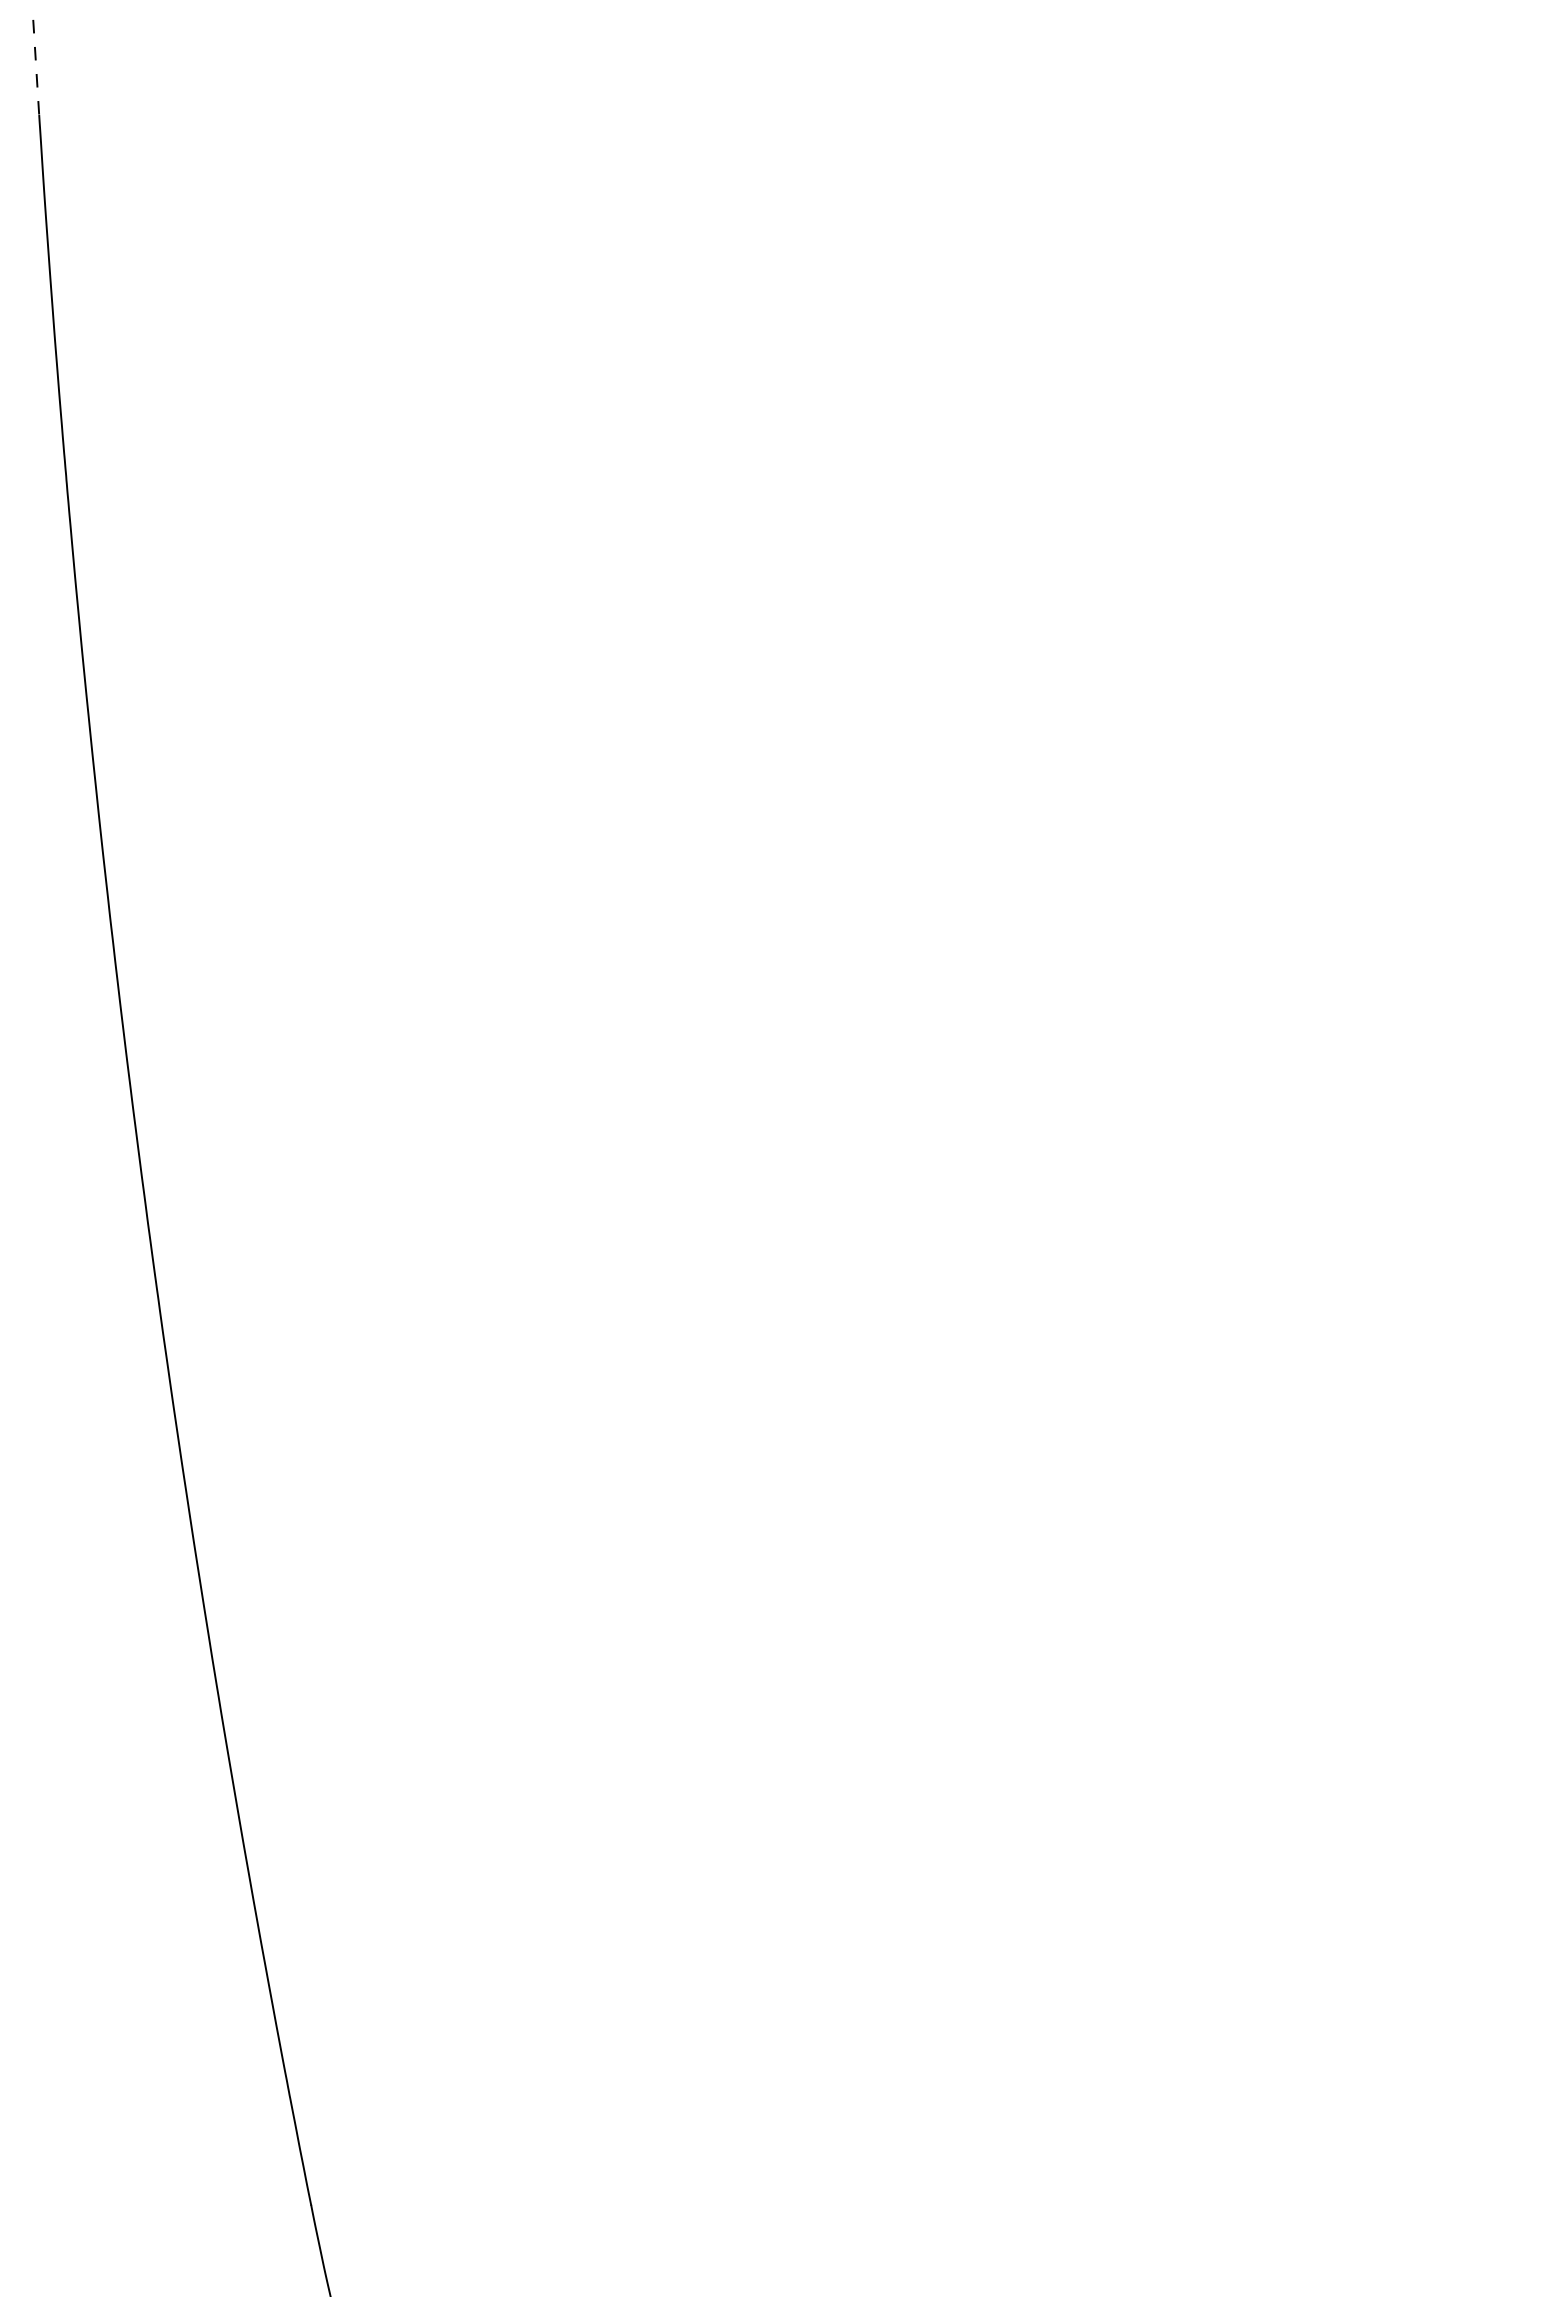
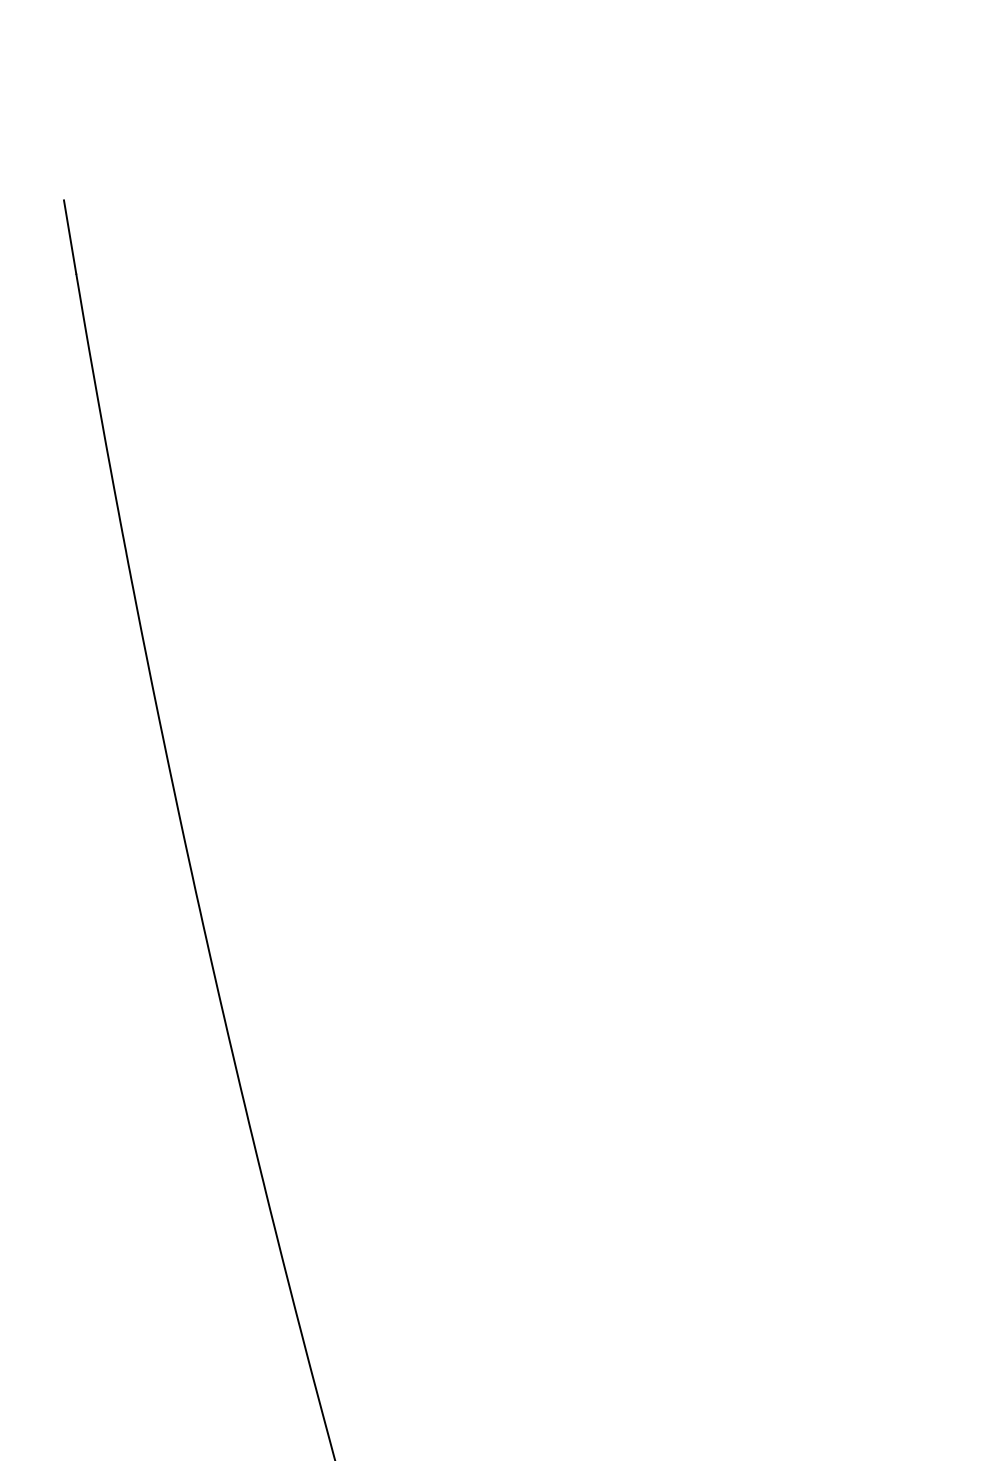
line: (36, 67) -> (70, 237), dashed -> solid

